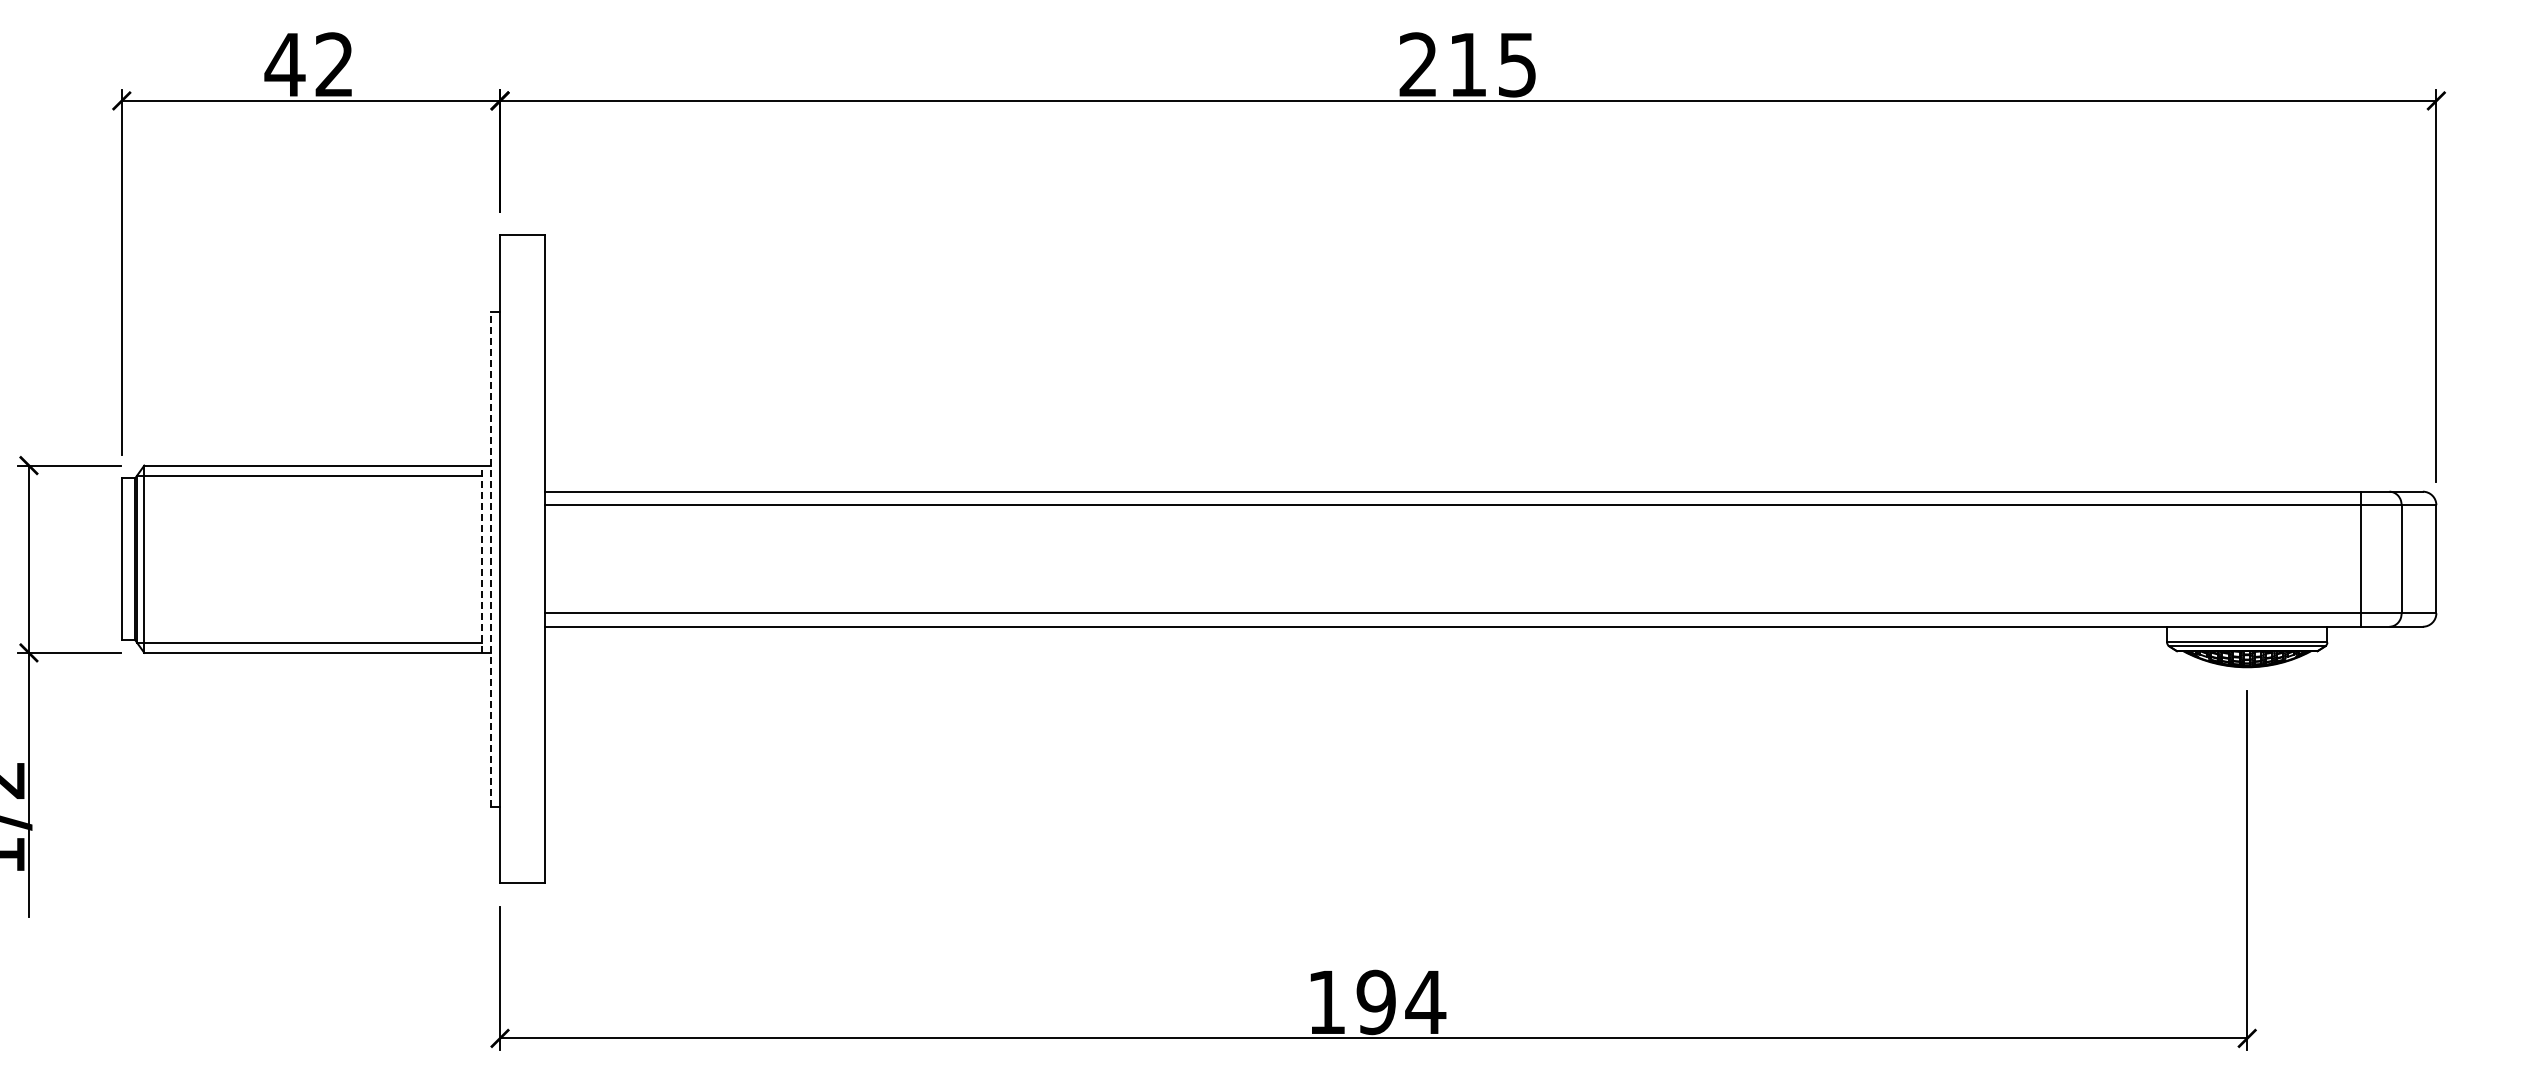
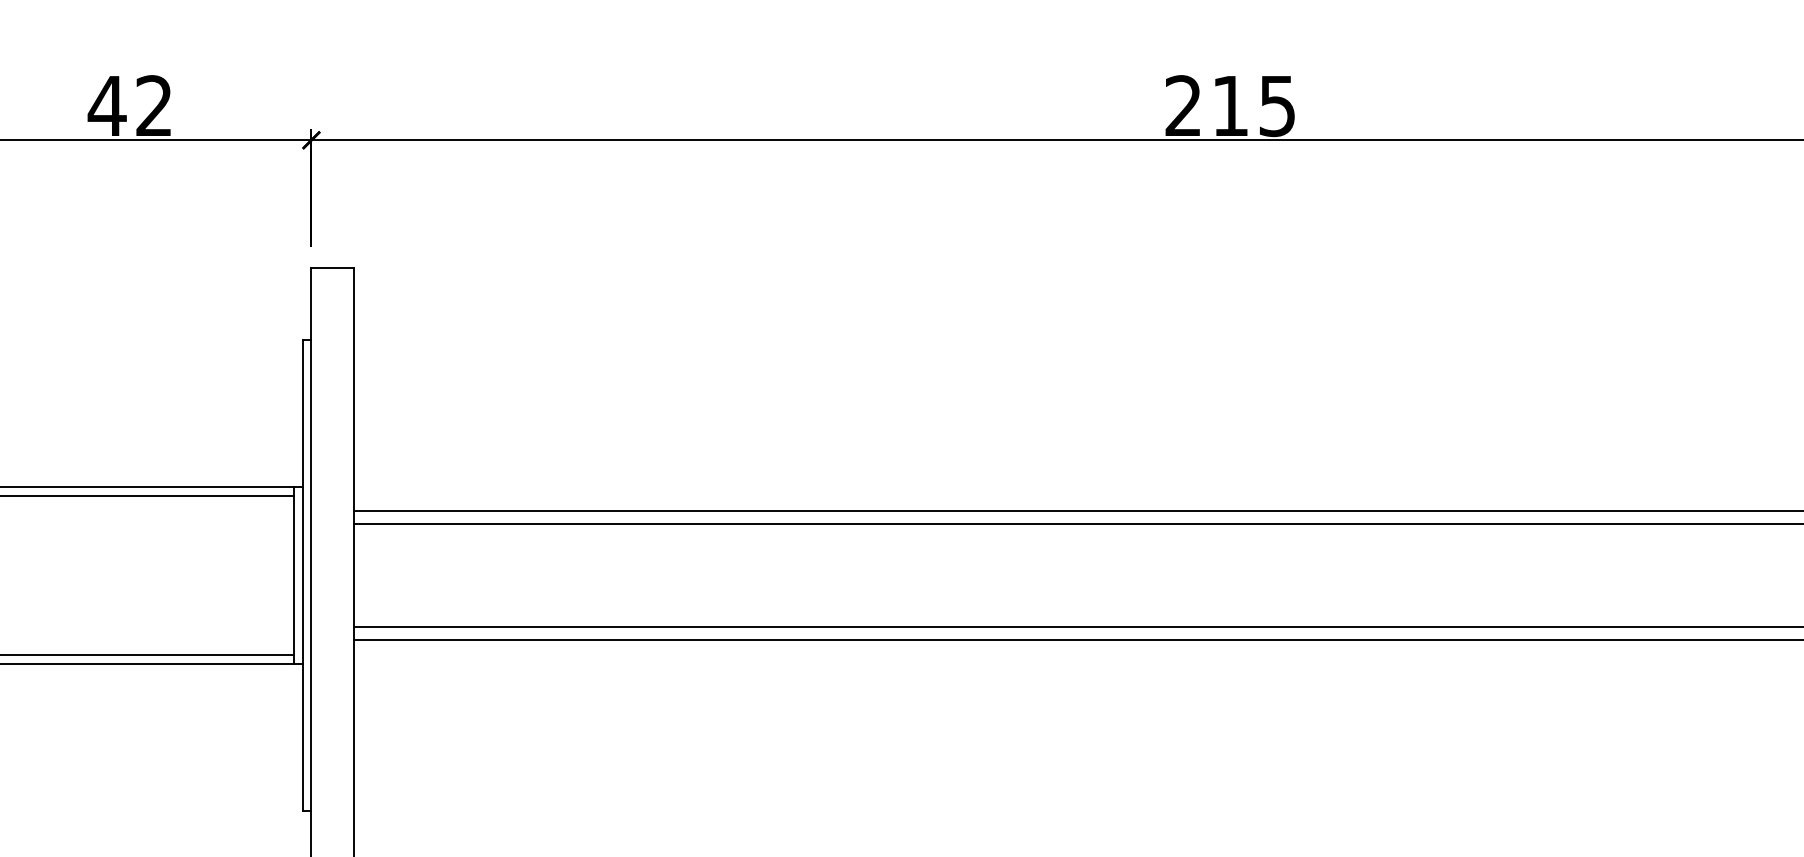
line: (482, 559) -> (294, 575), dashed -> solid
line: (491, 559) -> (303, 575), dashed -> solid

